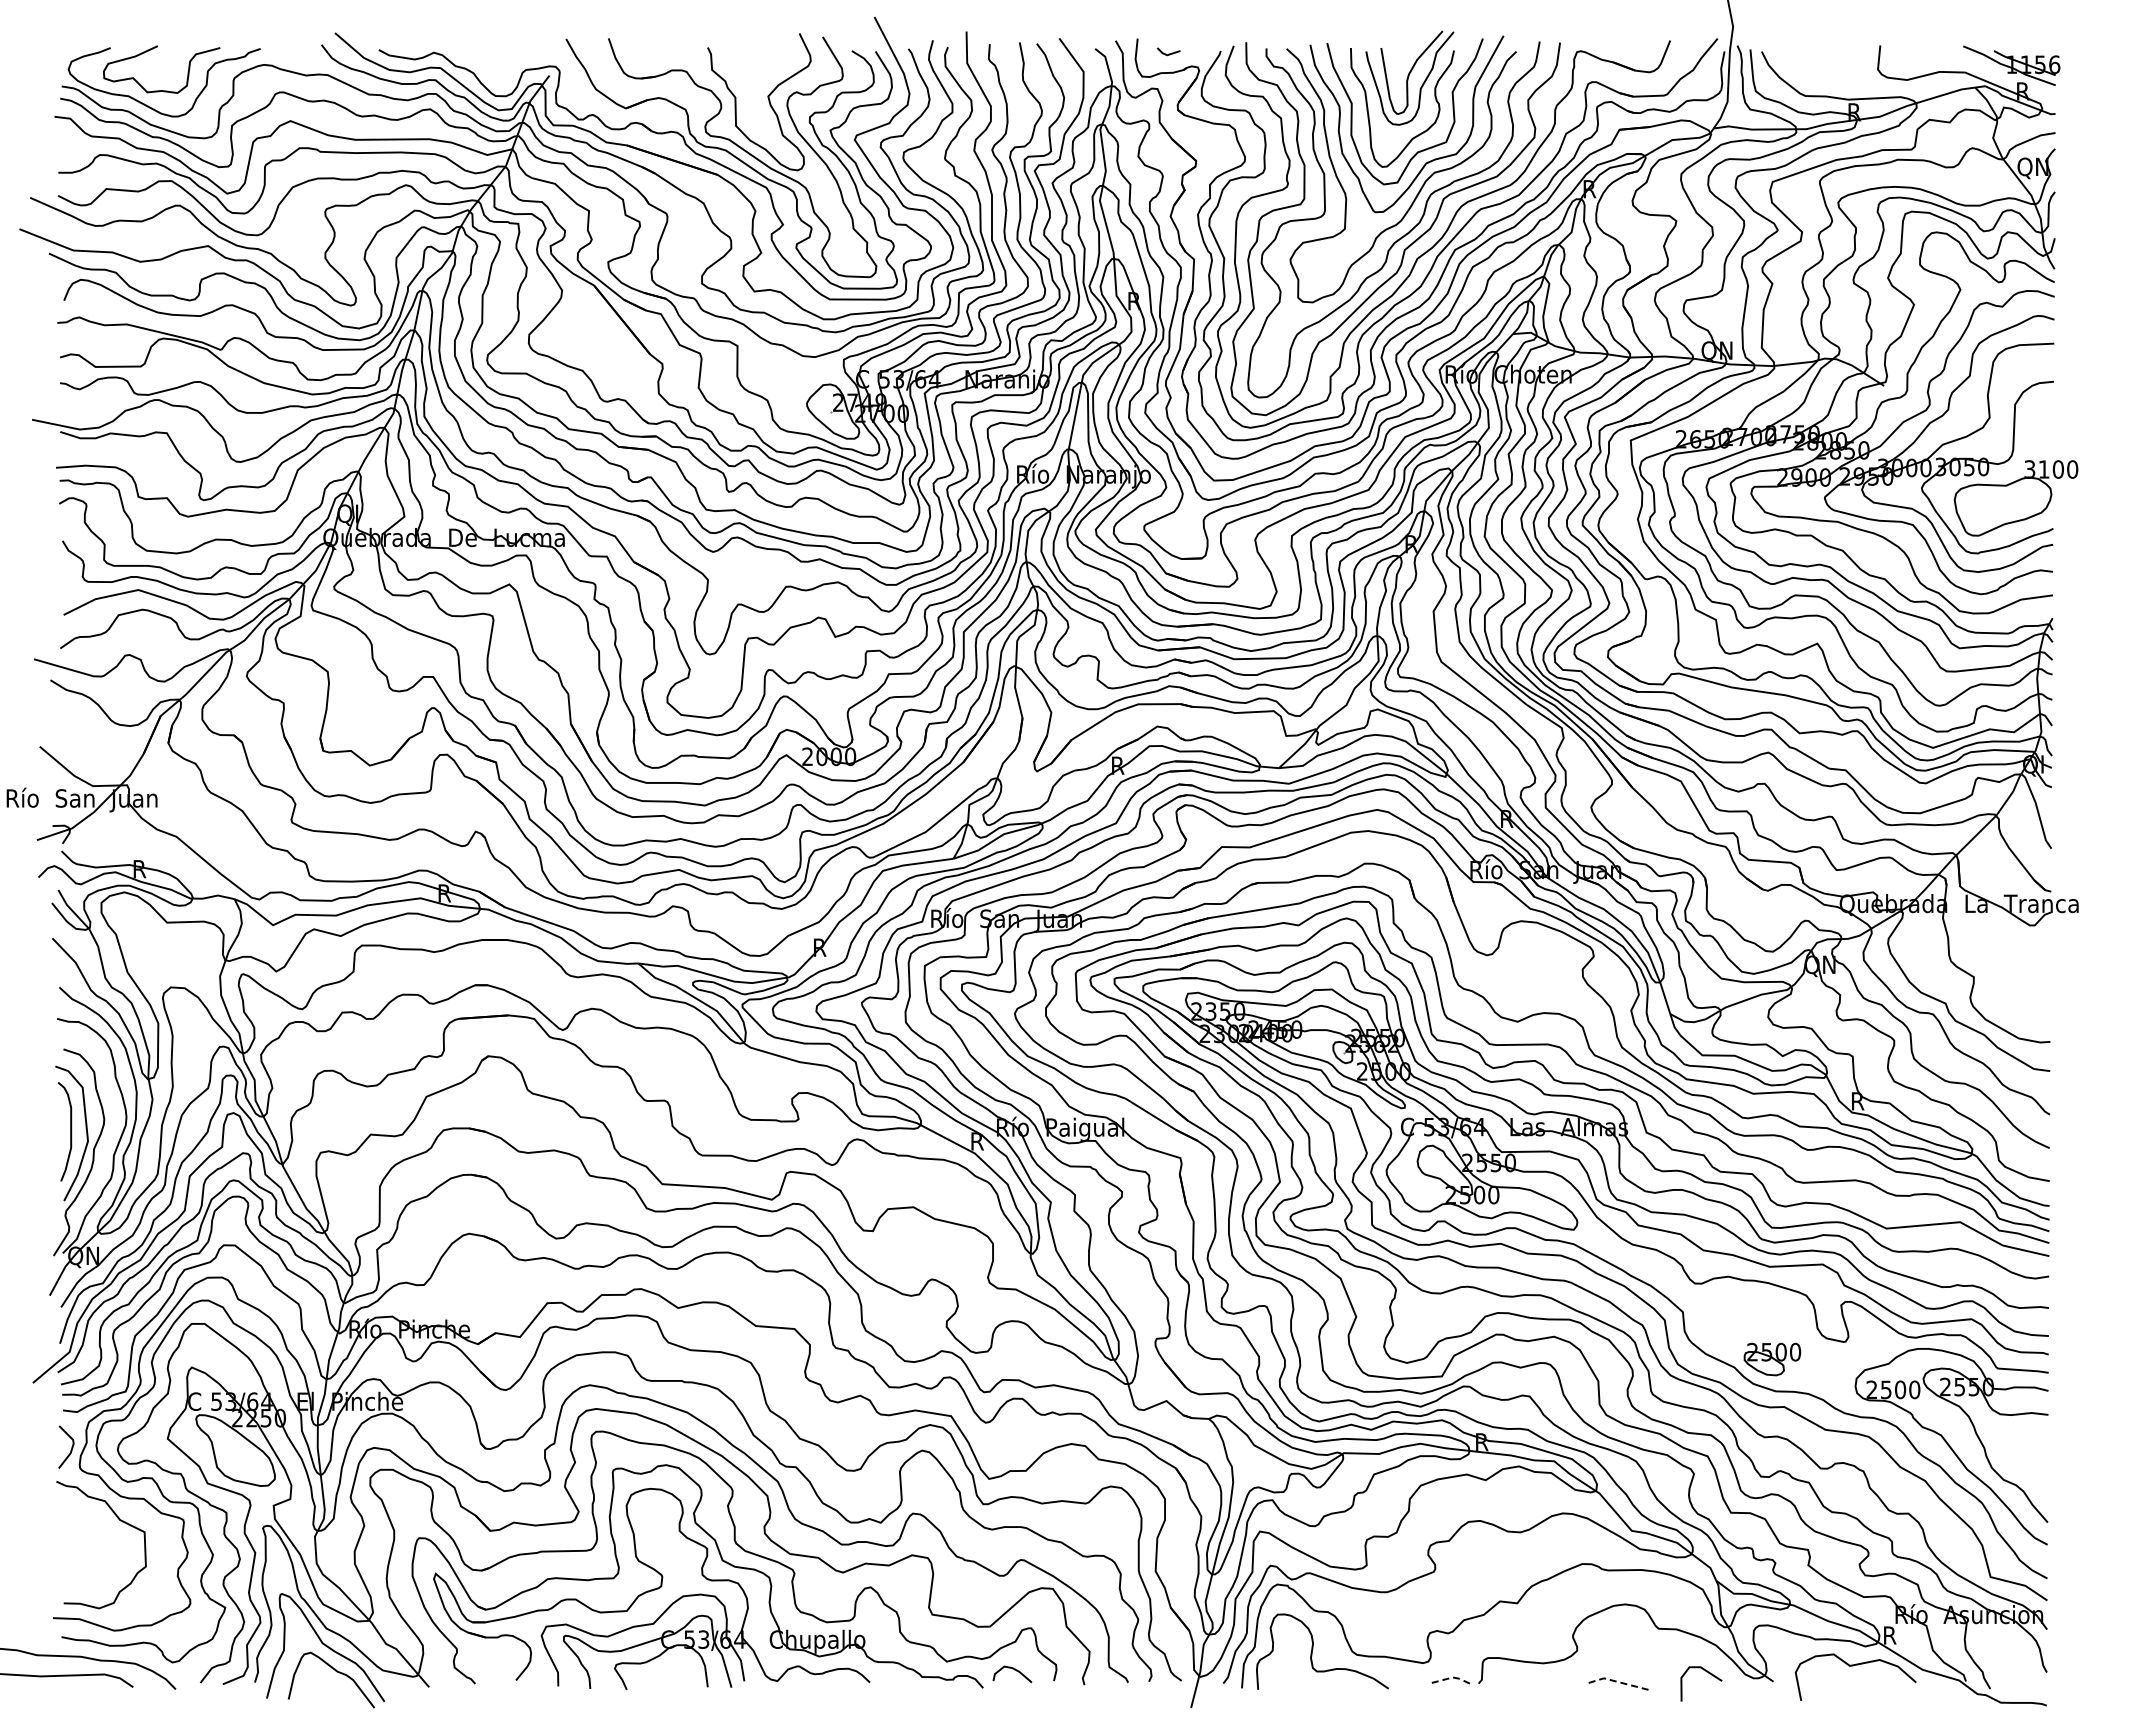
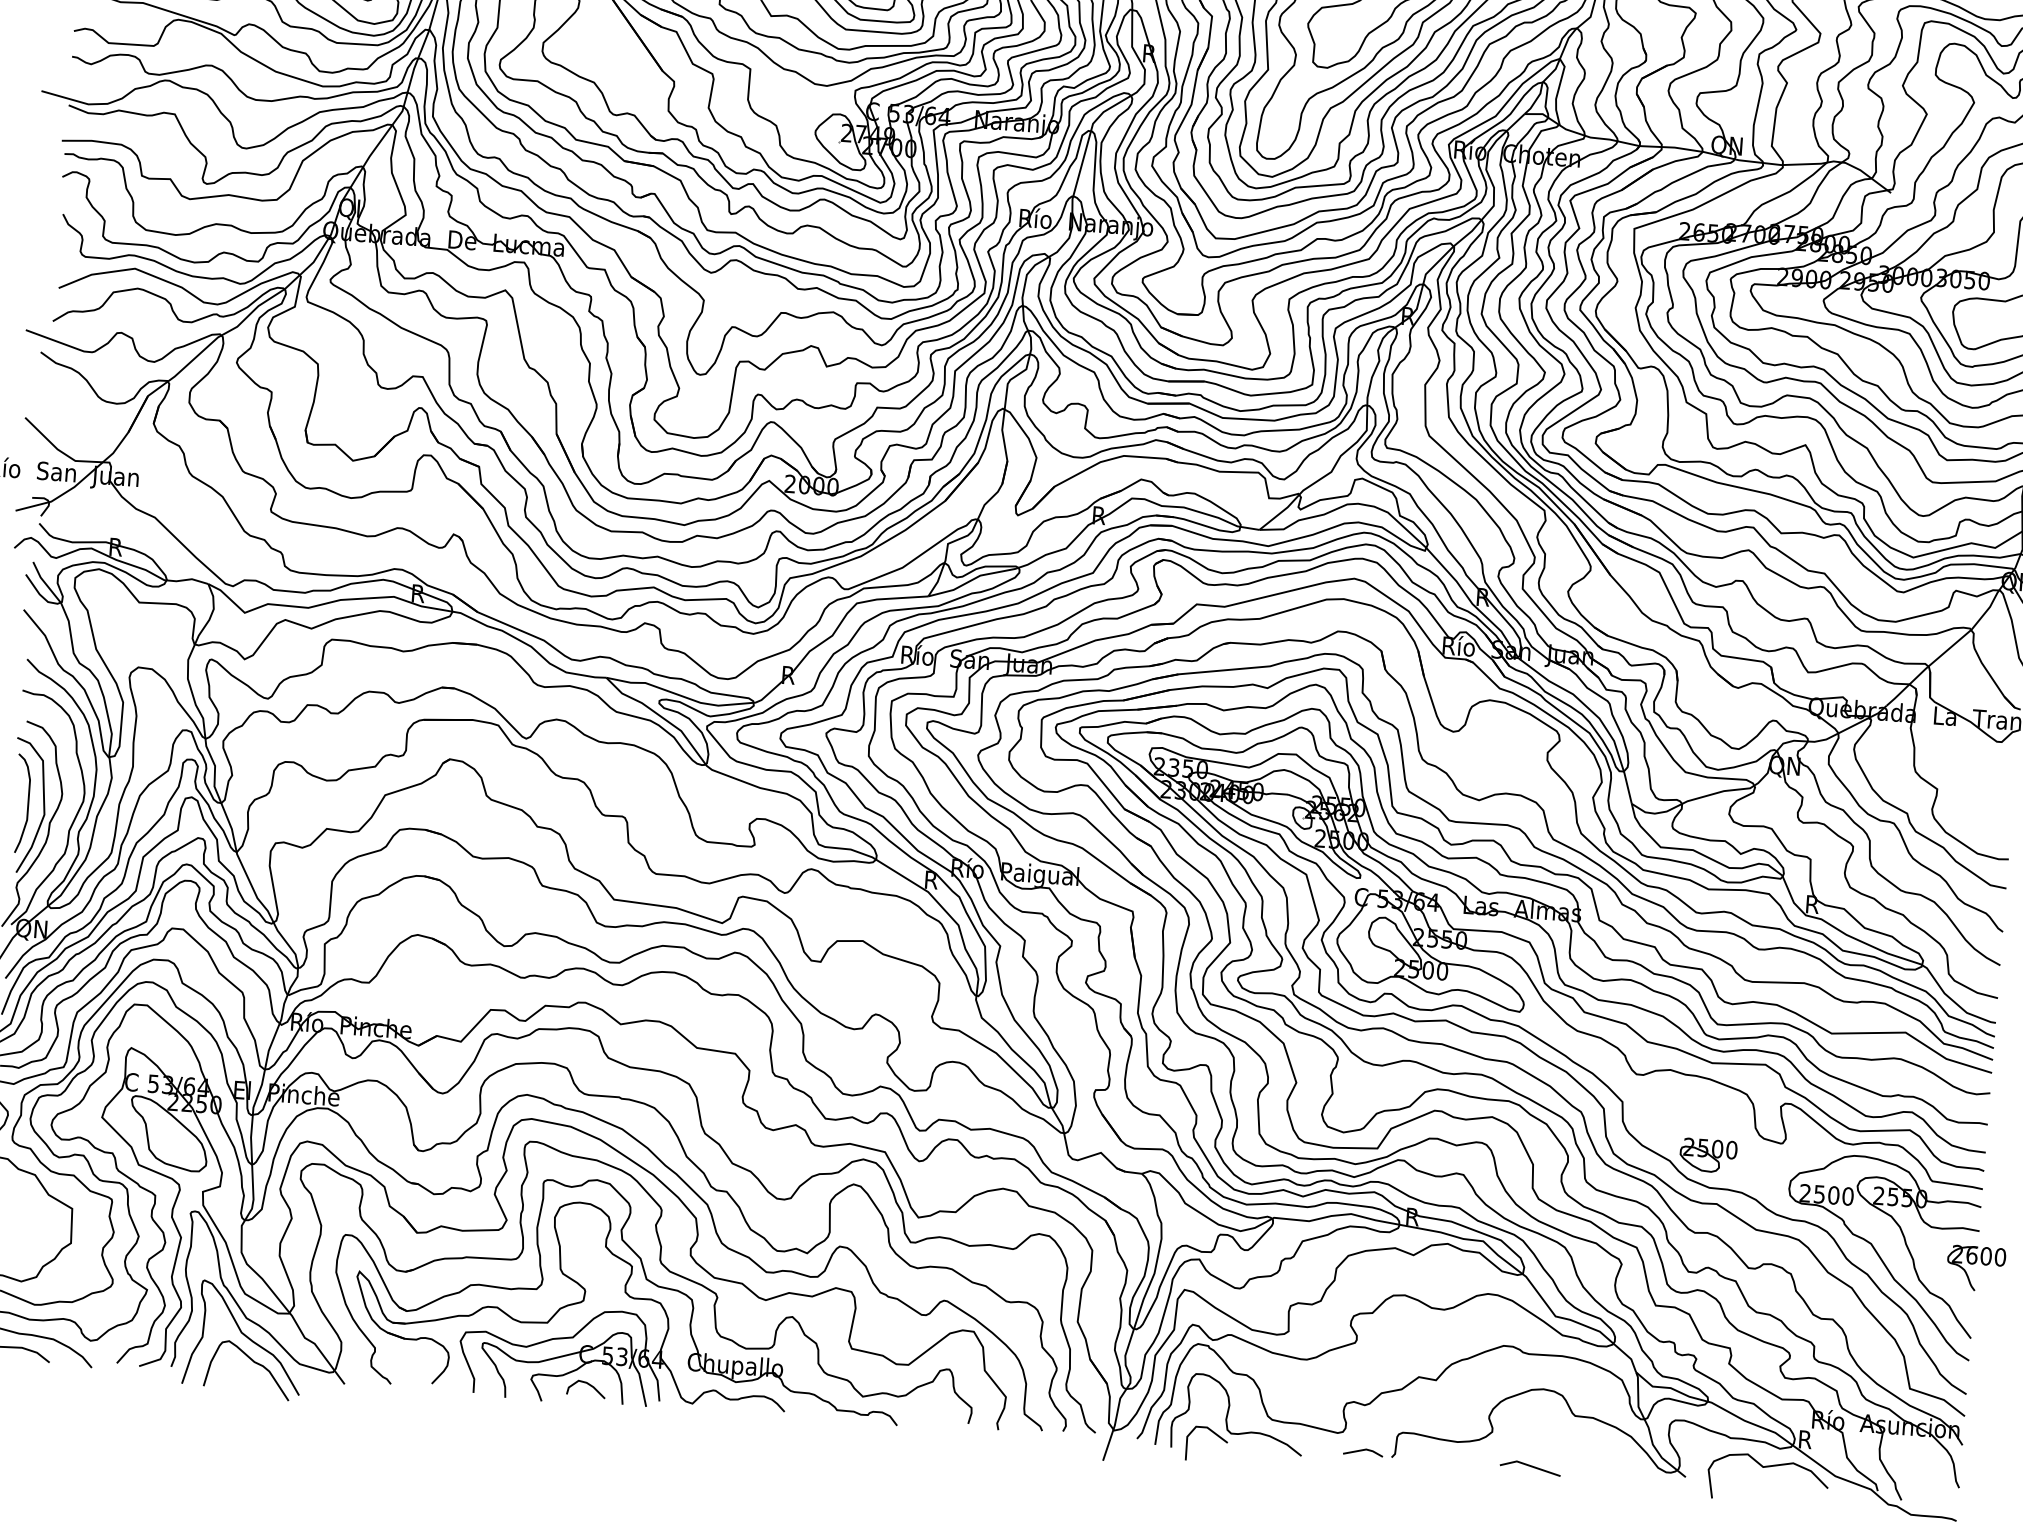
part: (2047, 1452) -> (1975, 1268), added
curve: (1014, 1670) -> (588, 1385), moved
line: (1709, 1674) -> (1215, 1435), moved
line: (1450, 1677) -> (1363, 1449), dashed -> solid
line: (1617, 1681) -> (1530, 1465), dashed -> solid

